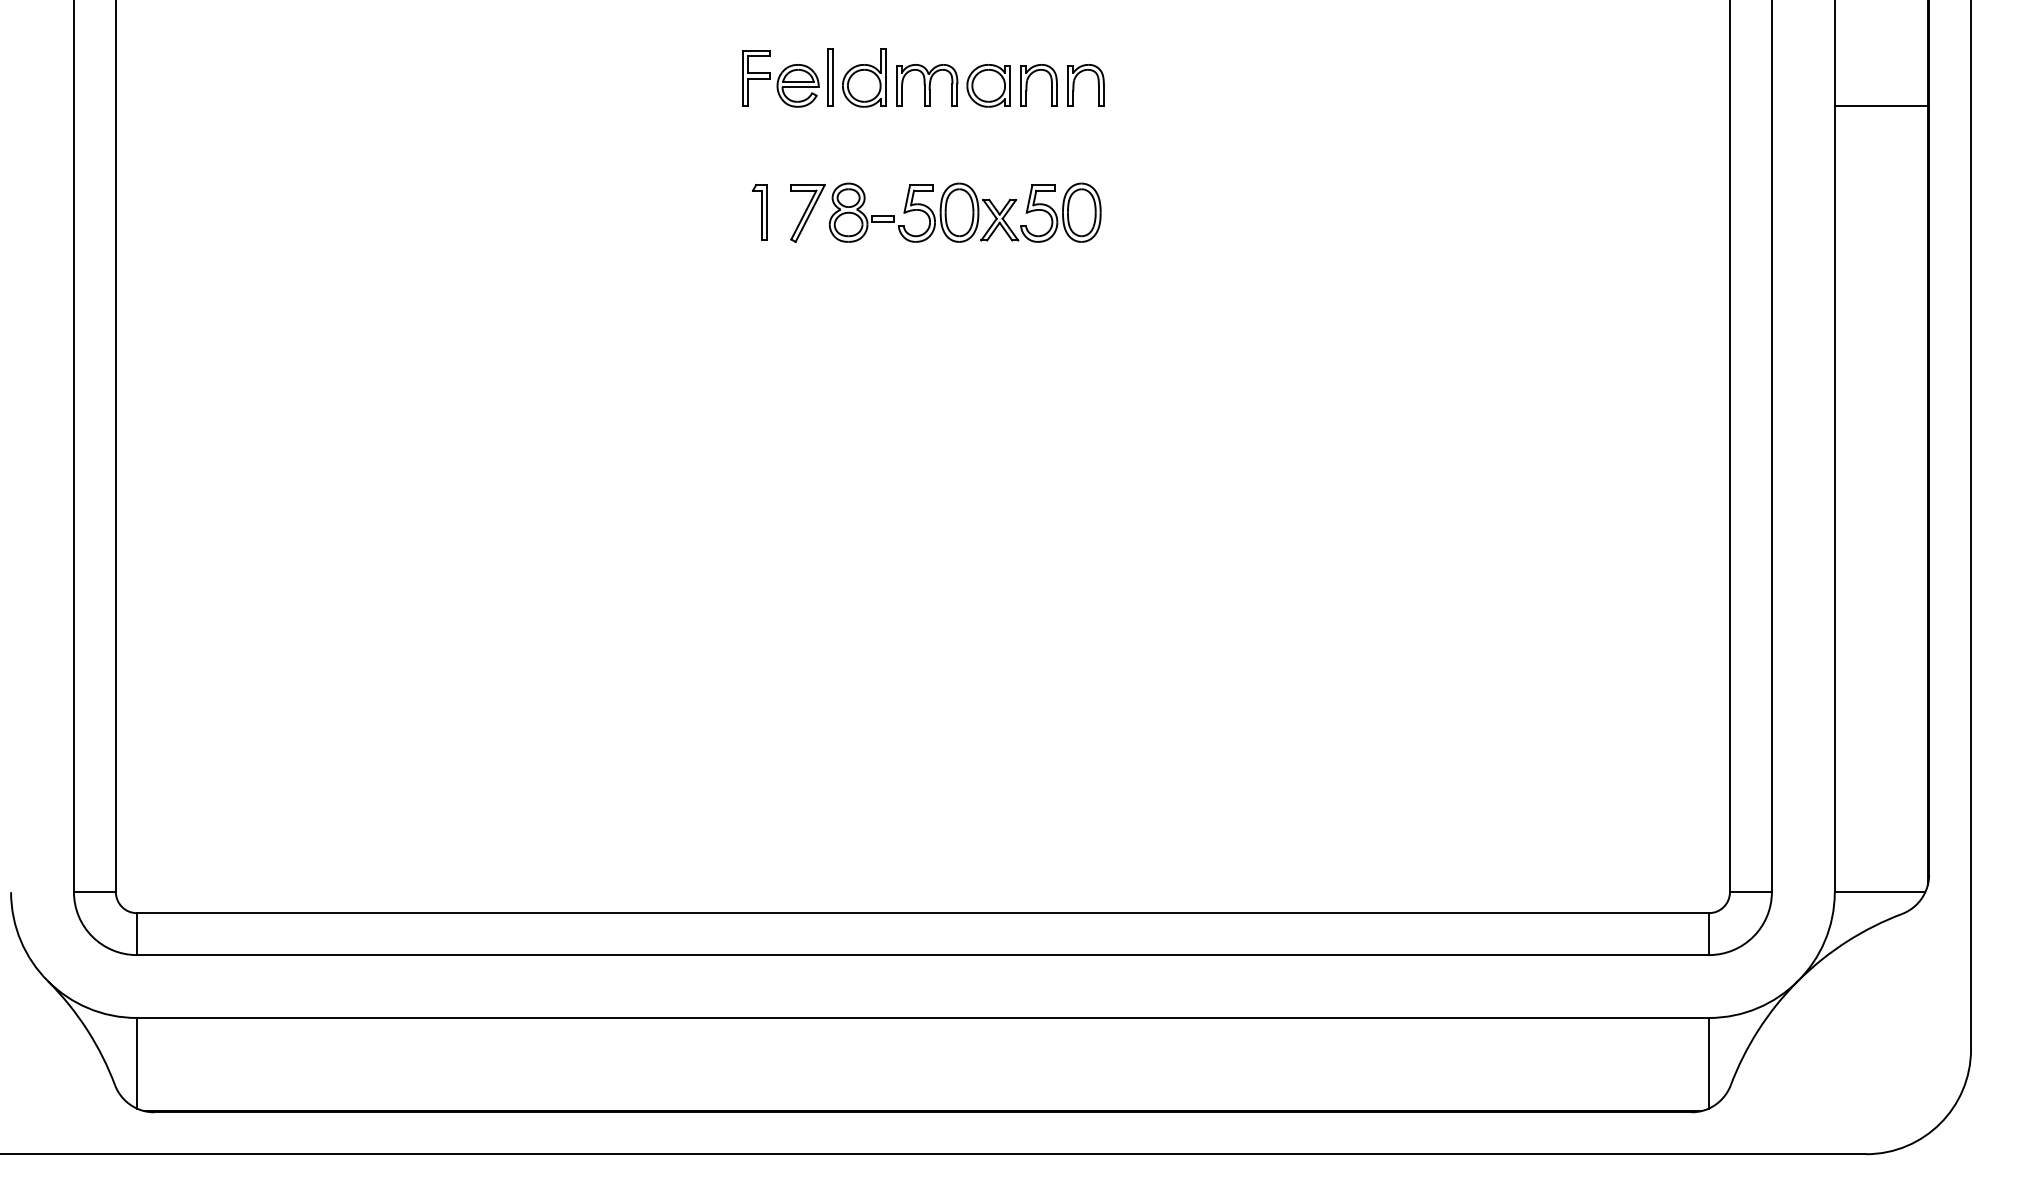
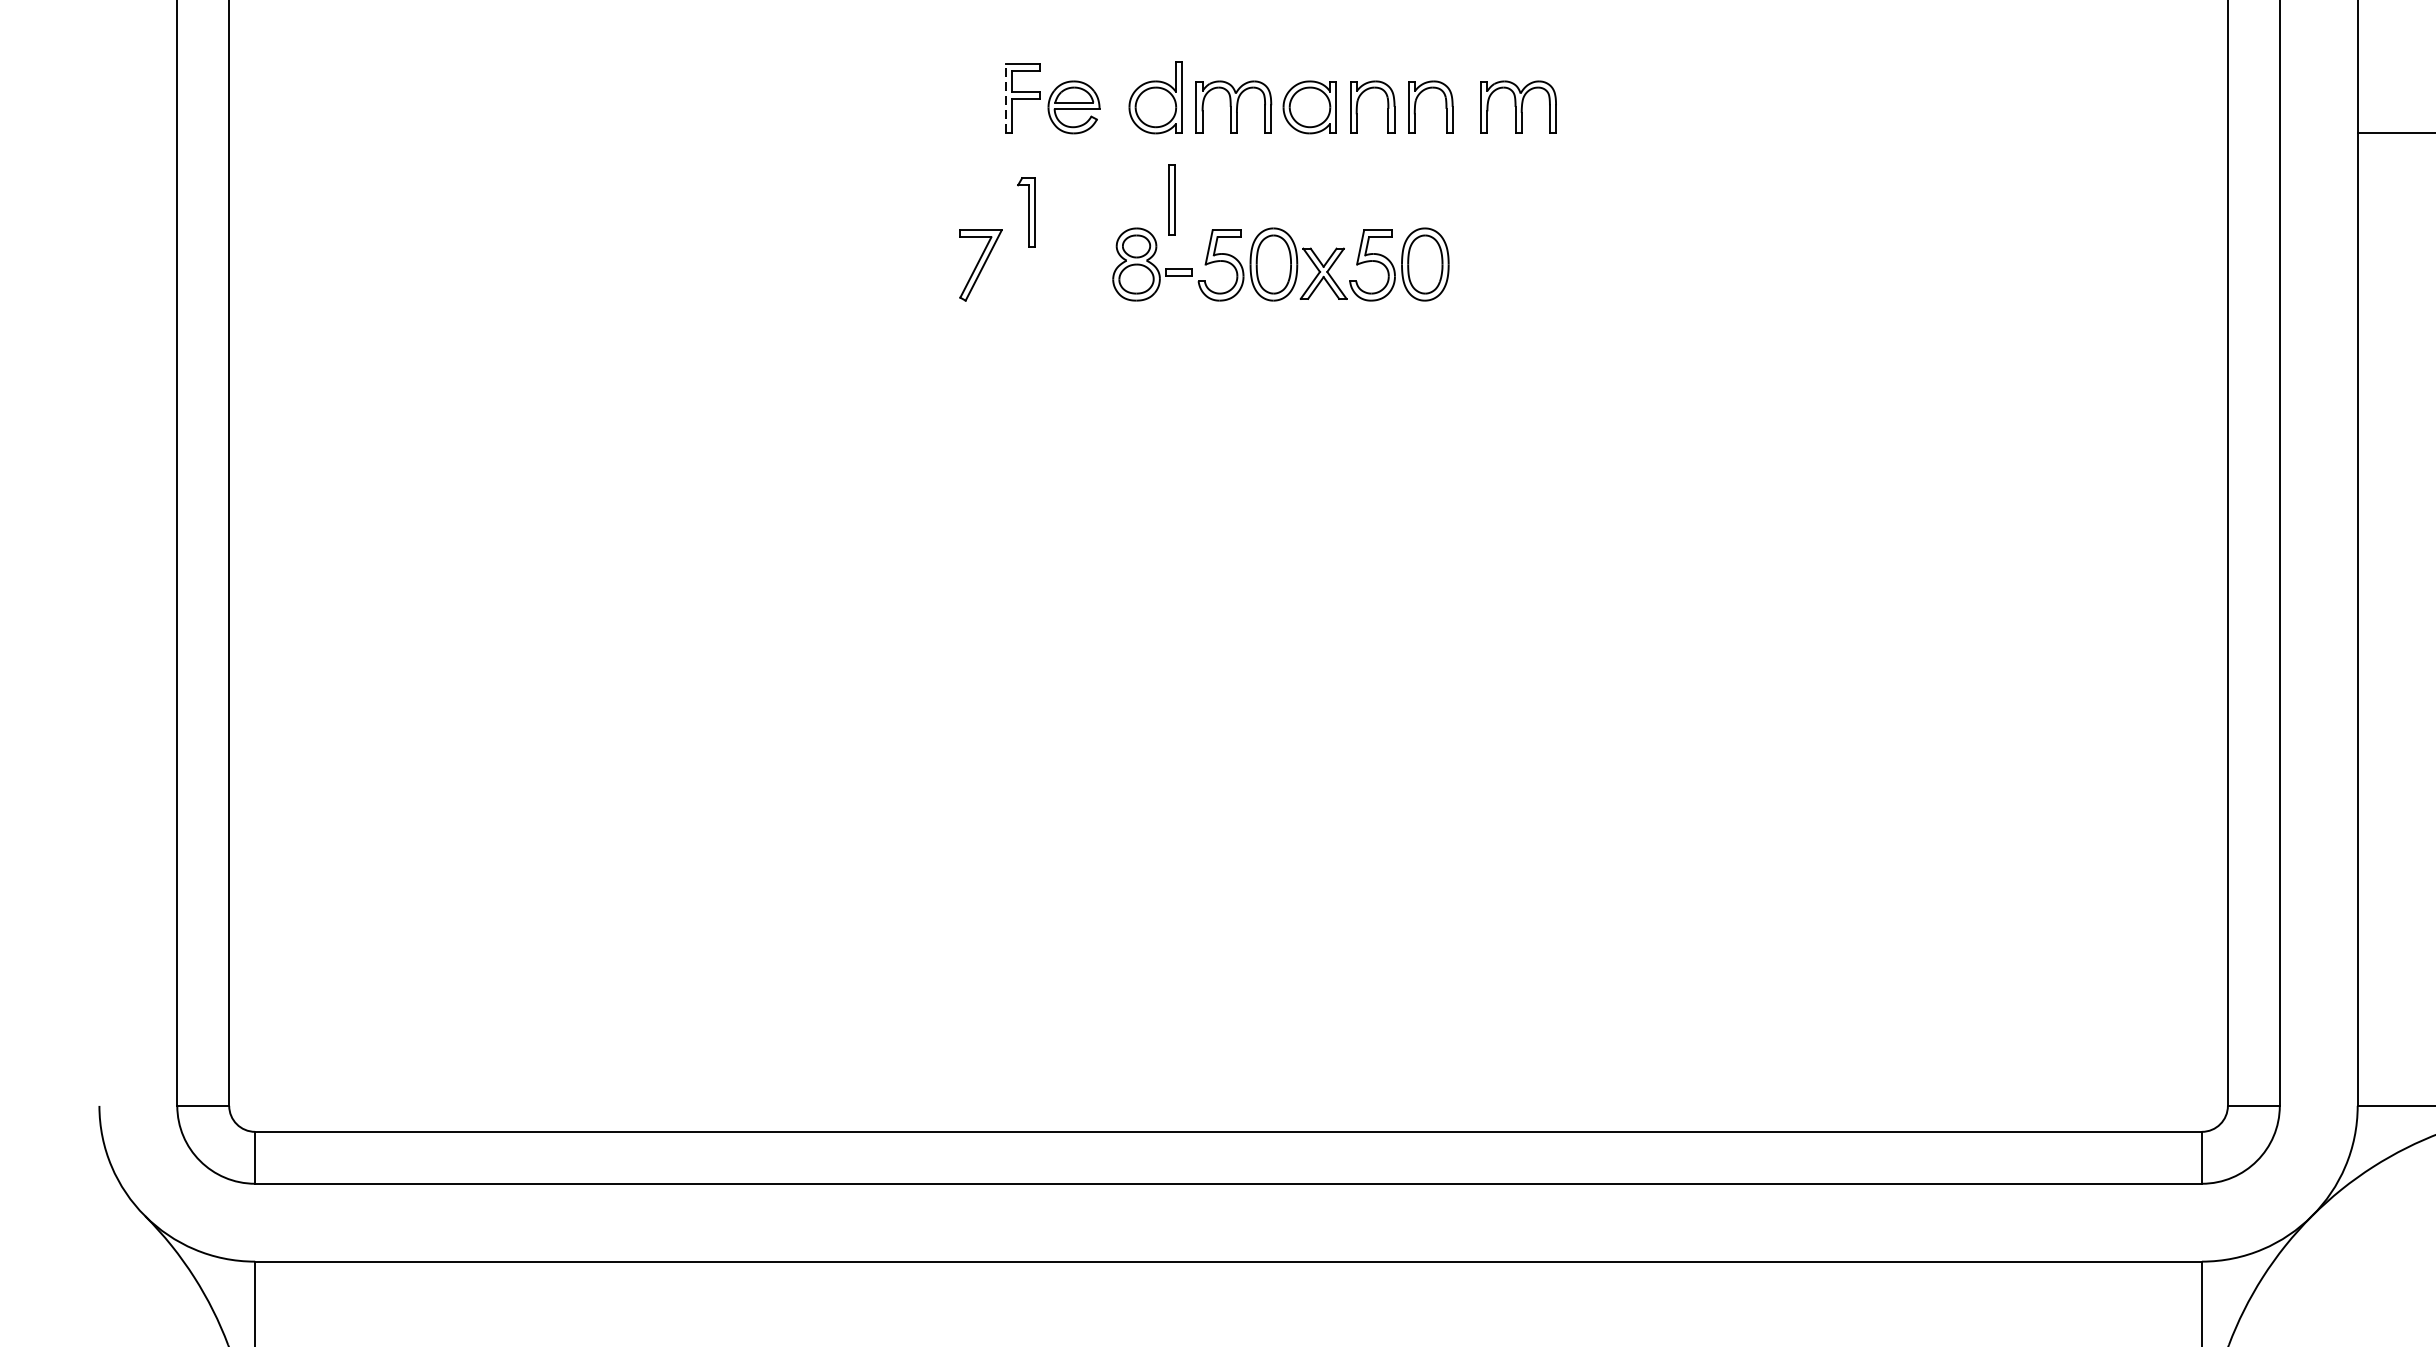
part: (830, 77) -> (1172, 199), moved
line: (743, 78) -> (1006, 98), solid -> dashed
part: (1157, 85) -> (1519, 106), added
part: (759, 212) -> (1026, 212), moved
part: (807, 213) -> (980, 265), moved

